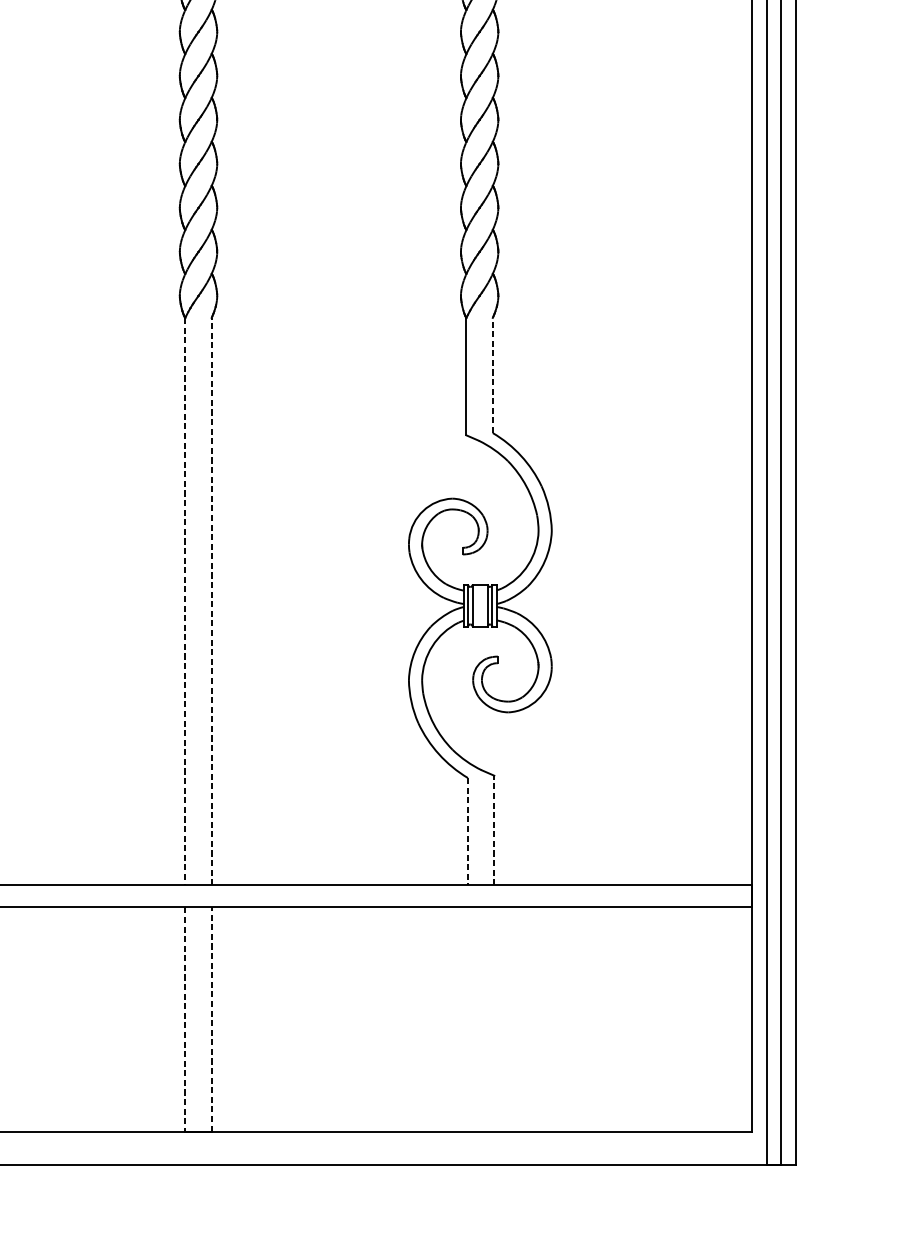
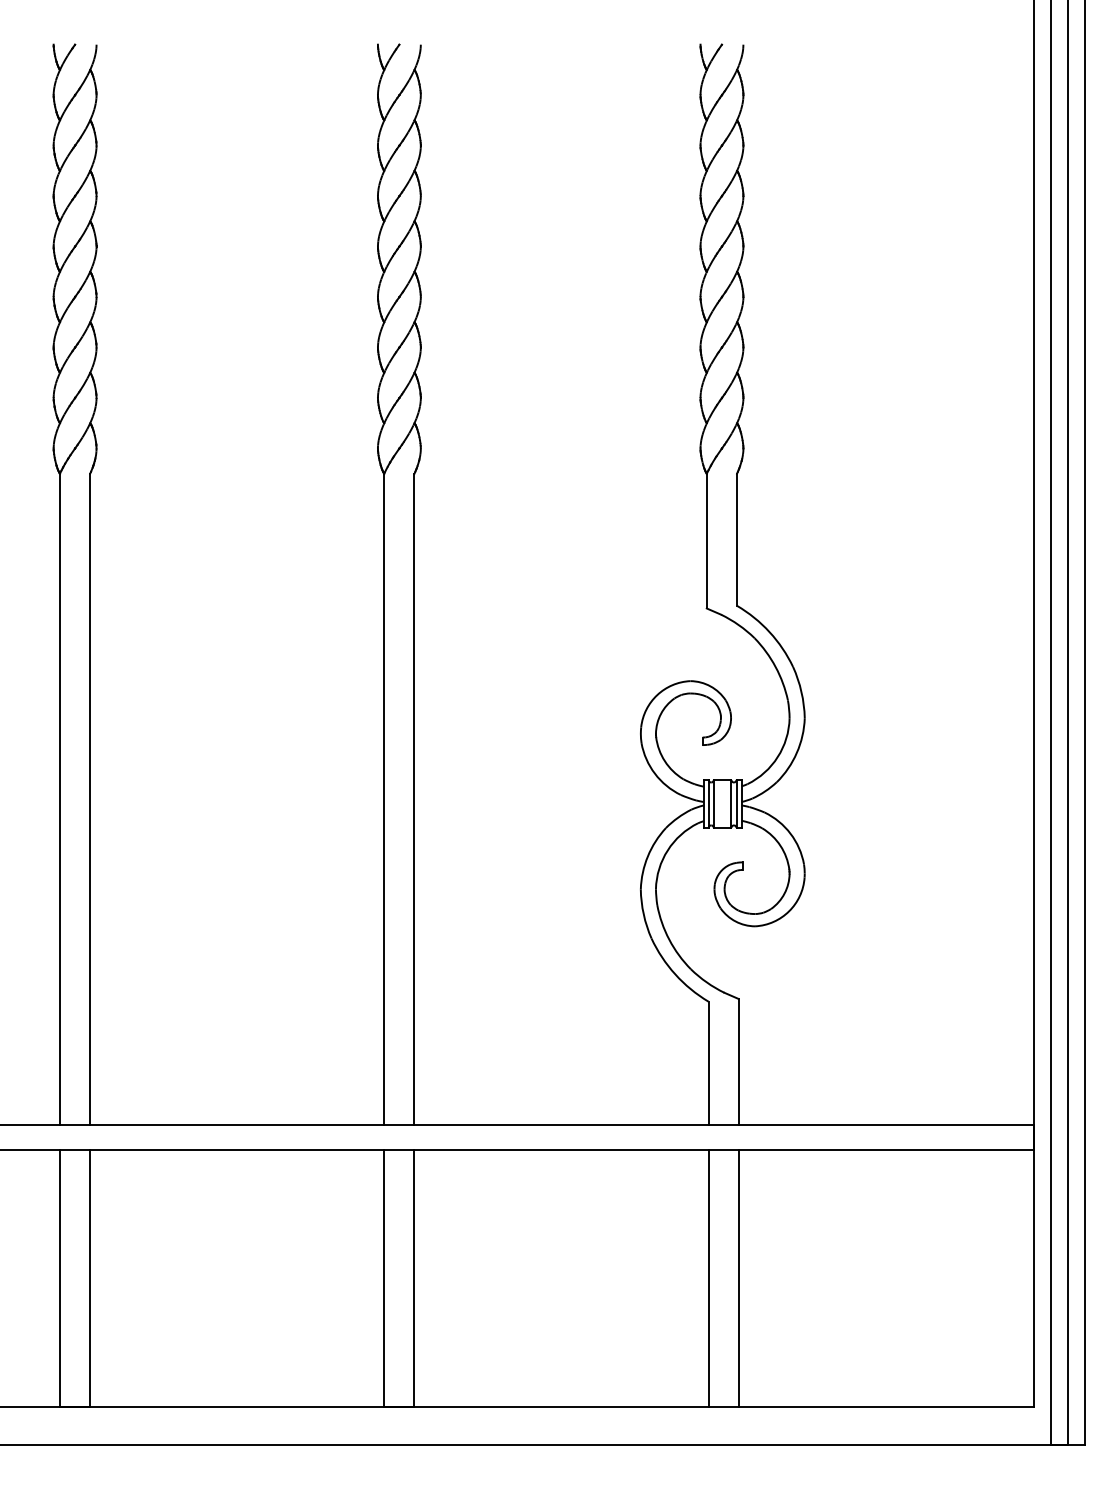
line: (493, 375) -> (737, 539), dashed -> solid
line: (185, 601) -> (384, 799), dashed -> solid
line: (211, 601) -> (414, 799), dashed -> solid
line: (494, 830) -> (738, 1061), dashed -> solid
line: (467, 831) -> (708, 1063), dashed -> solid
line: (185, 1019) -> (384, 1278), dashed -> solid
line: (211, 1019) -> (414, 1278), dashed -> solid
line: (467, 1019) -> (708, 1278), added
line: (494, 1019) -> (738, 1278), added

